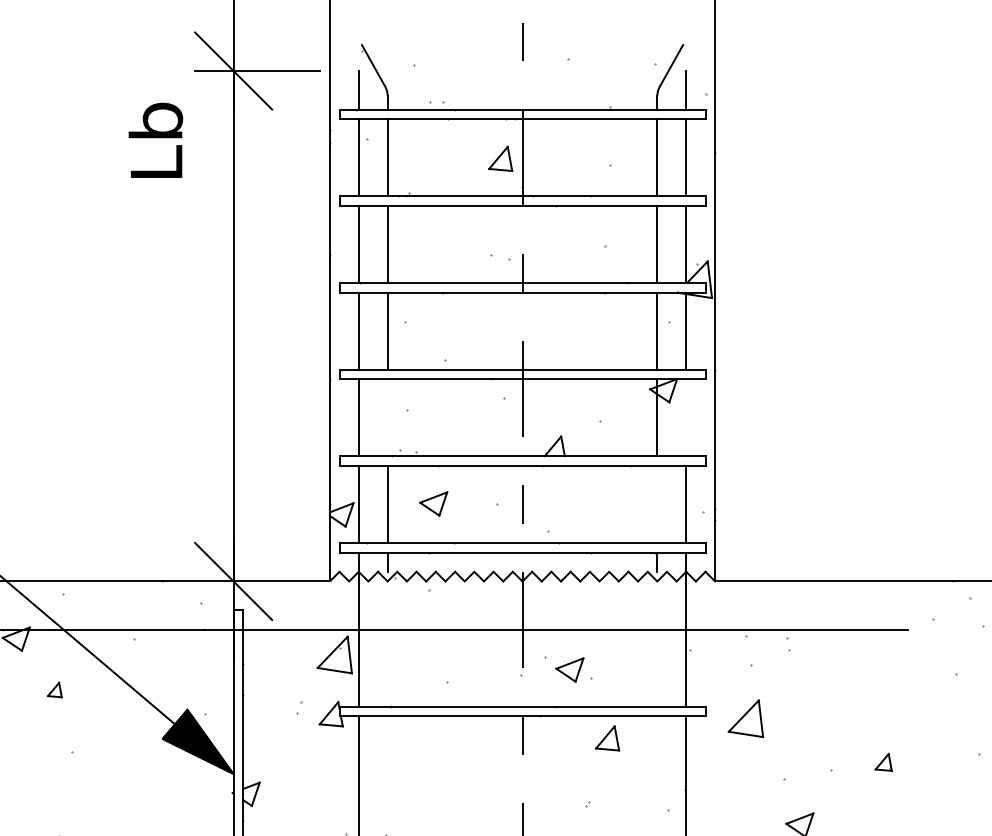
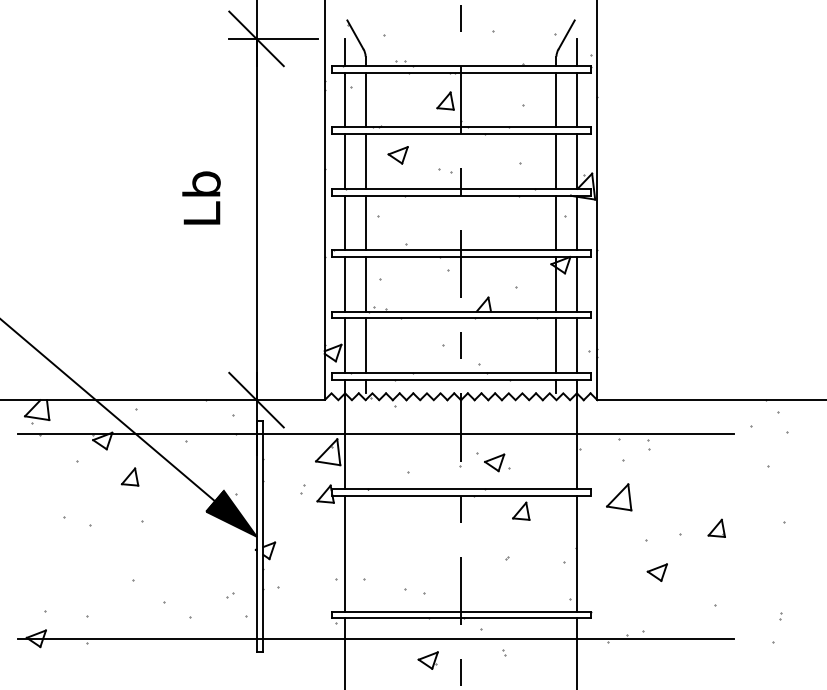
text: (155, 139) -> (201, 197), moved
line: (387, 418) -> (365, 284), added
line: (685, 418) -> (576, 284), added
part: (432, 504) -> (397, 155), moved
line: (657, 504) -> (556, 345), added
part: (54, 689) -> (129, 476), size x1.67
part: (883, 761) -> (716, 527), size x1.43

